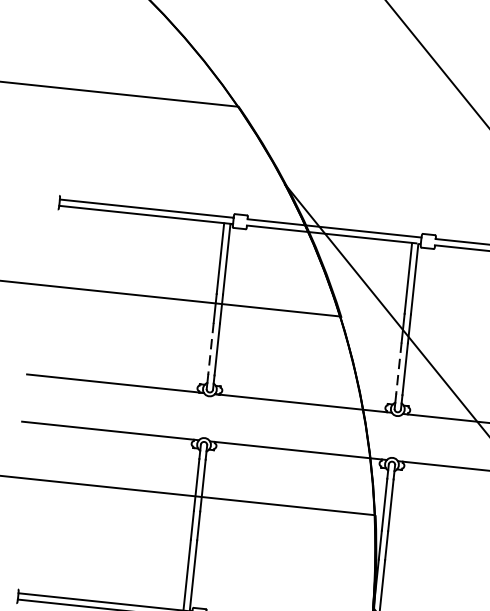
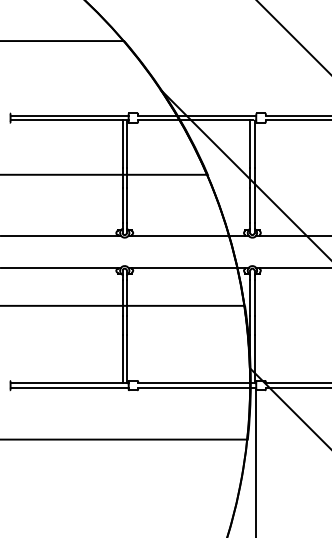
line: (210, 348) -> (122, 205), dashed -> solid
line: (399, 368) -> (250, 205), dashed -> solid

